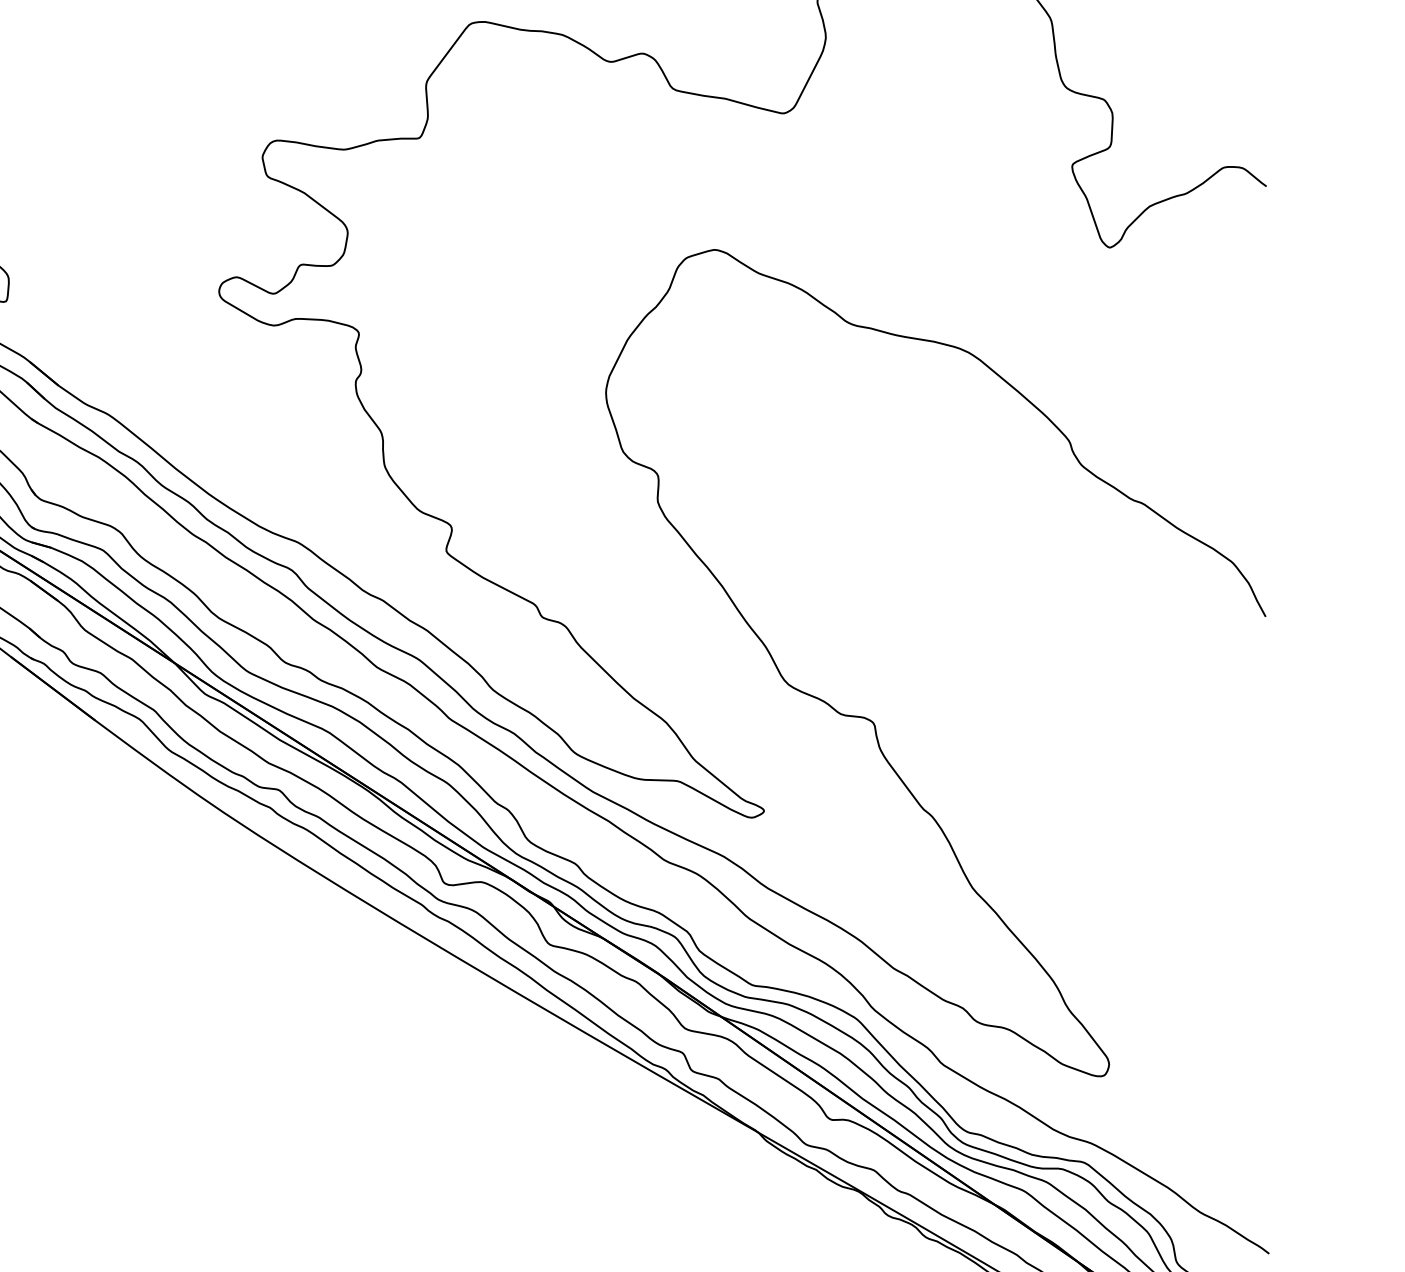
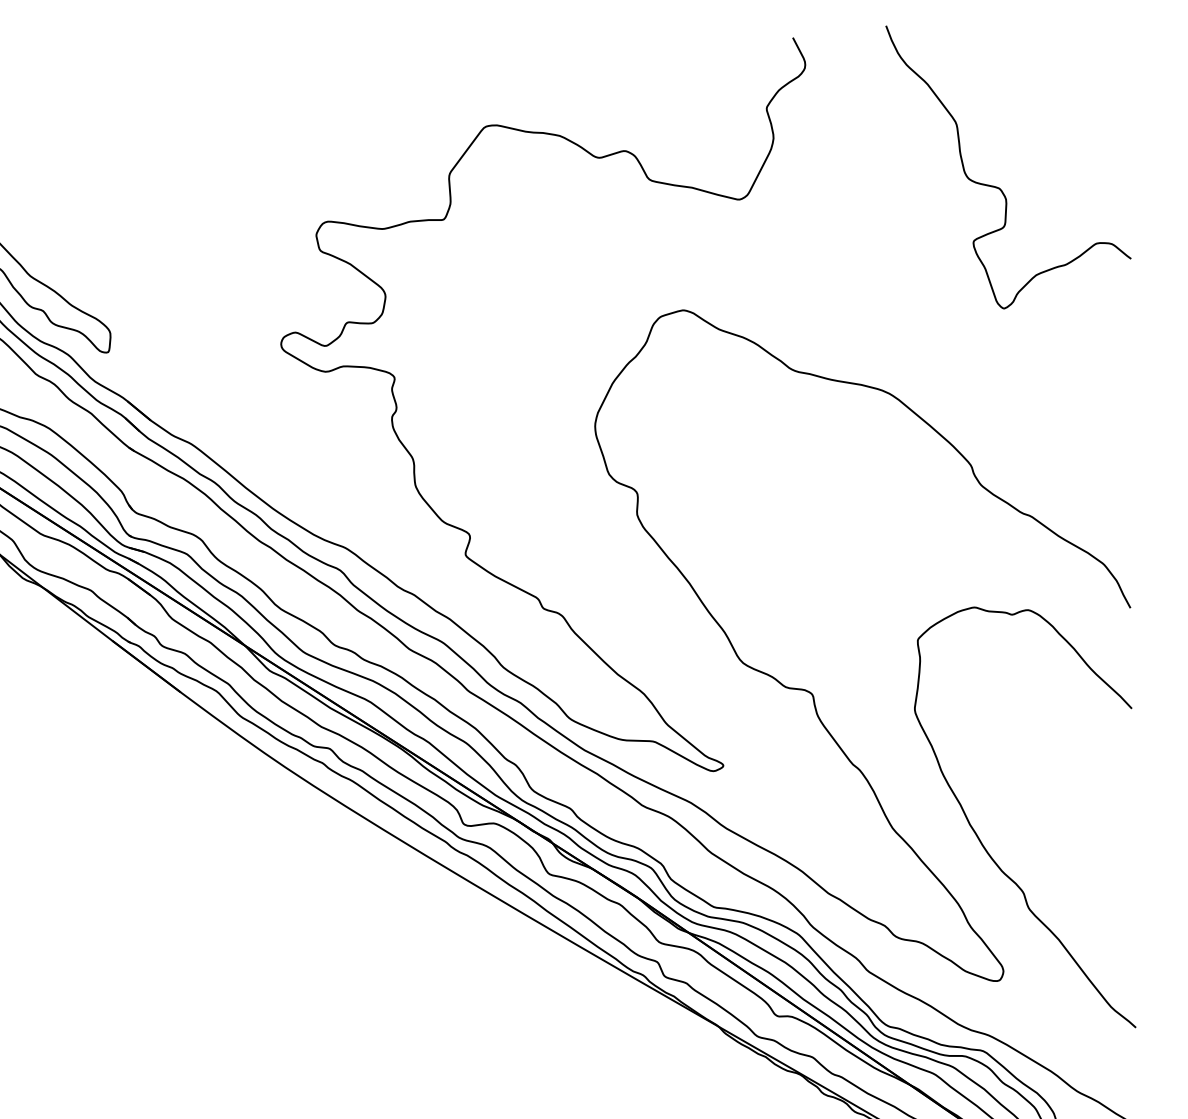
curve: (1083, 905) -> (982, 842), added

